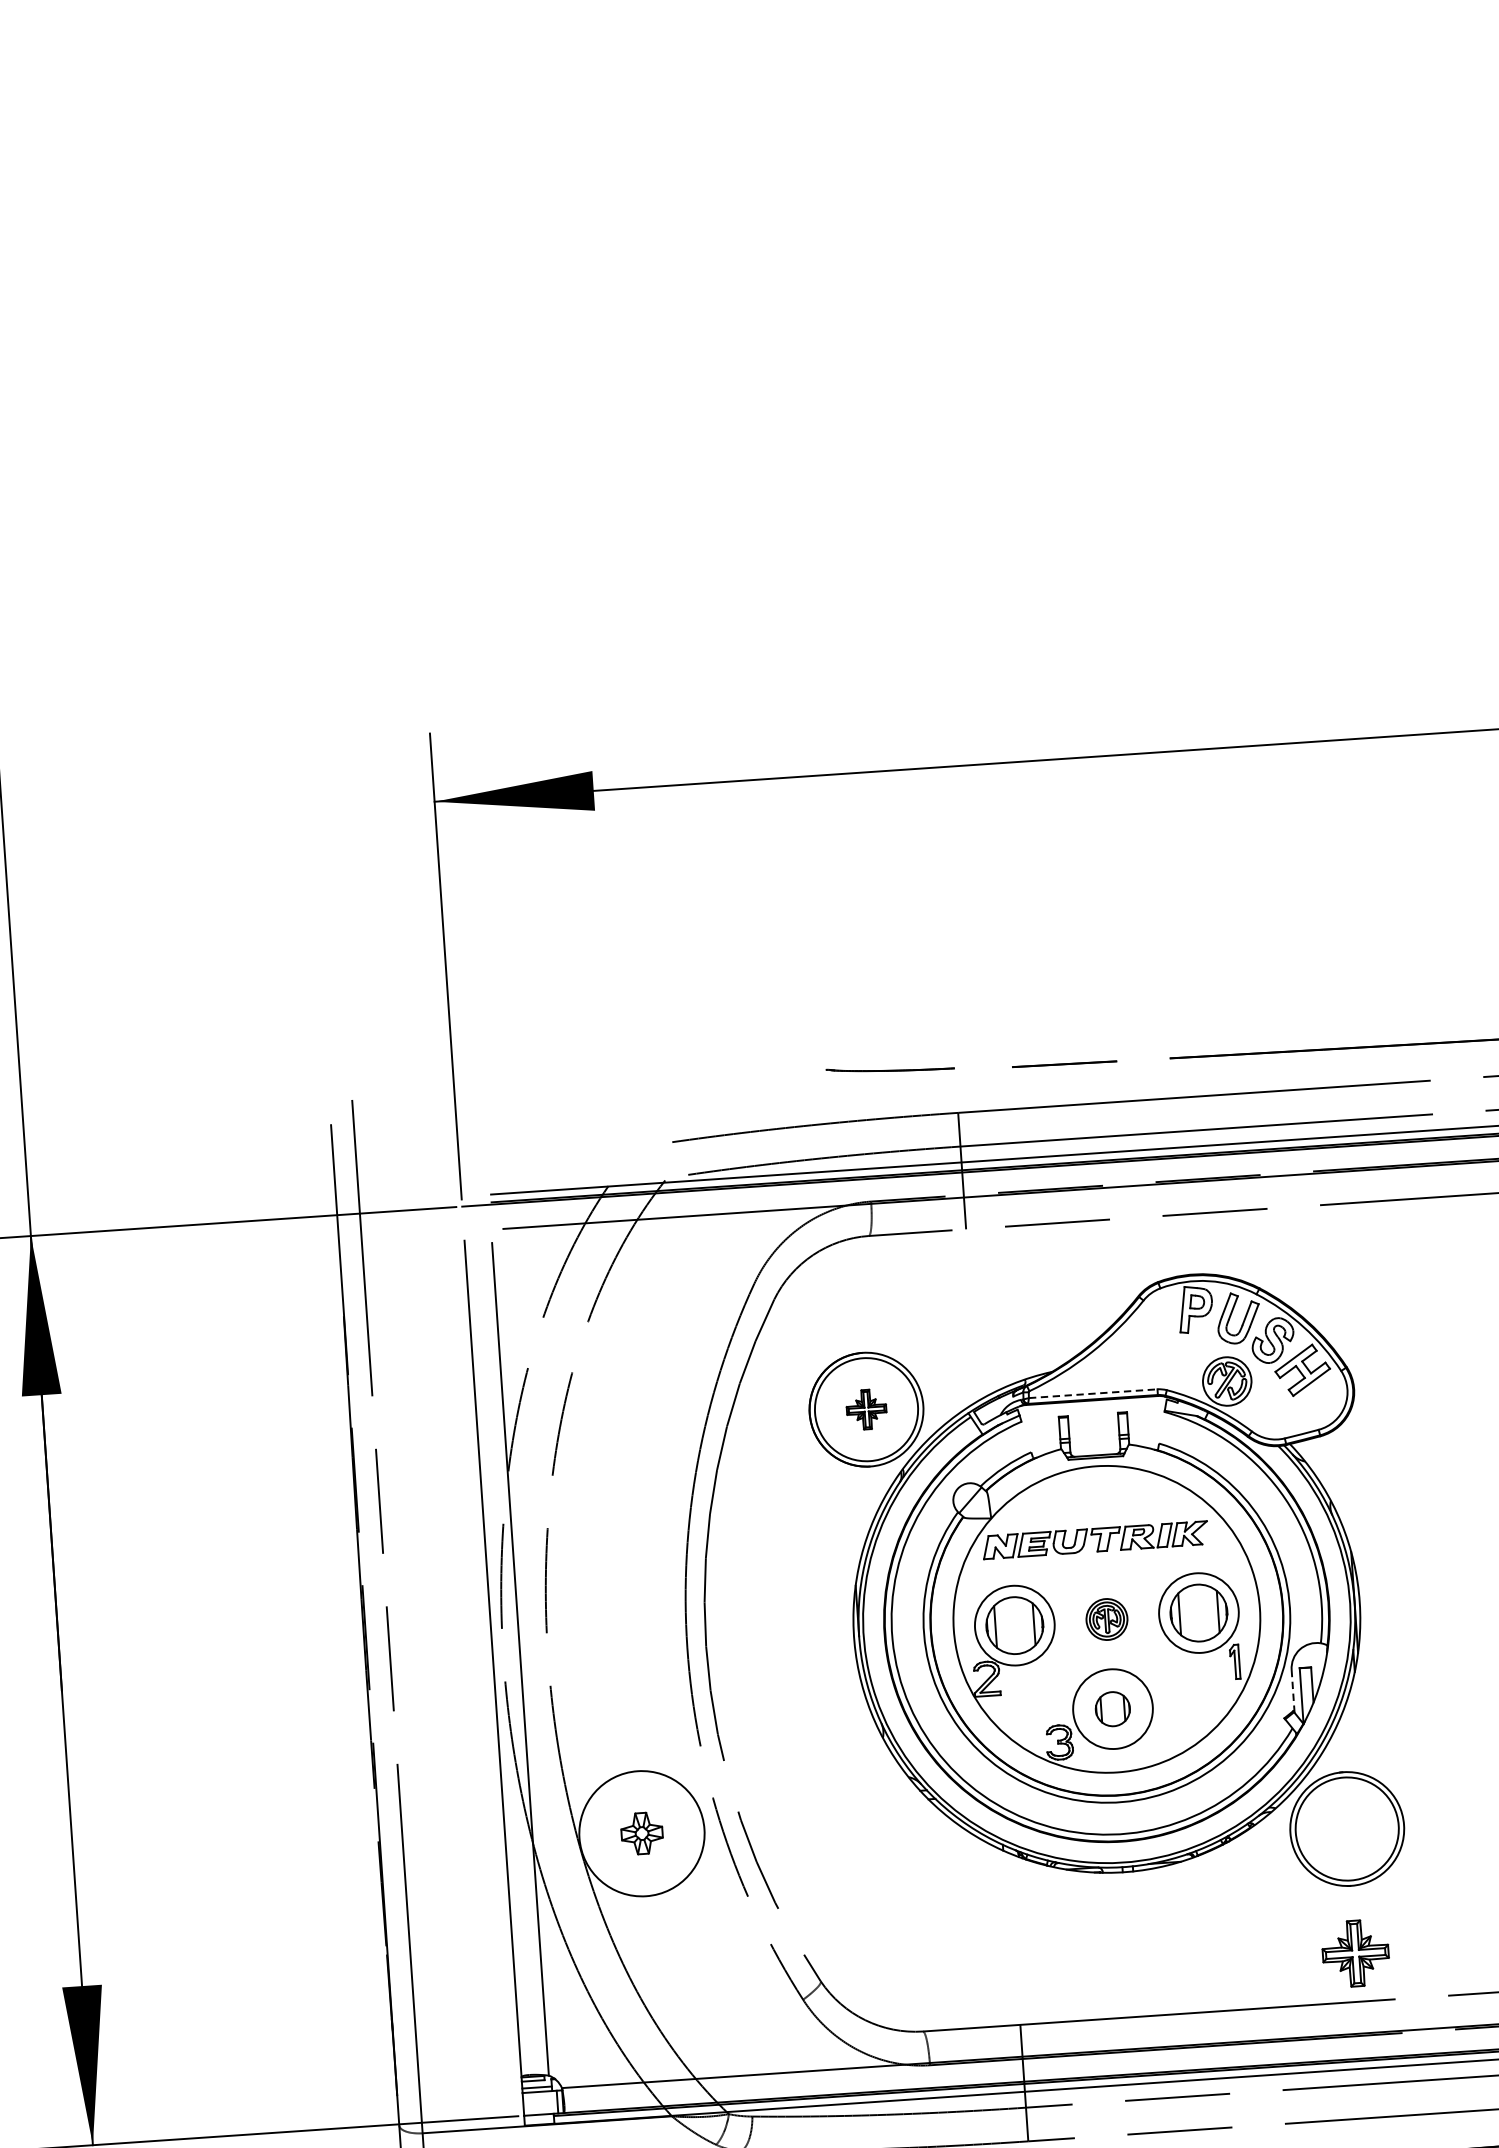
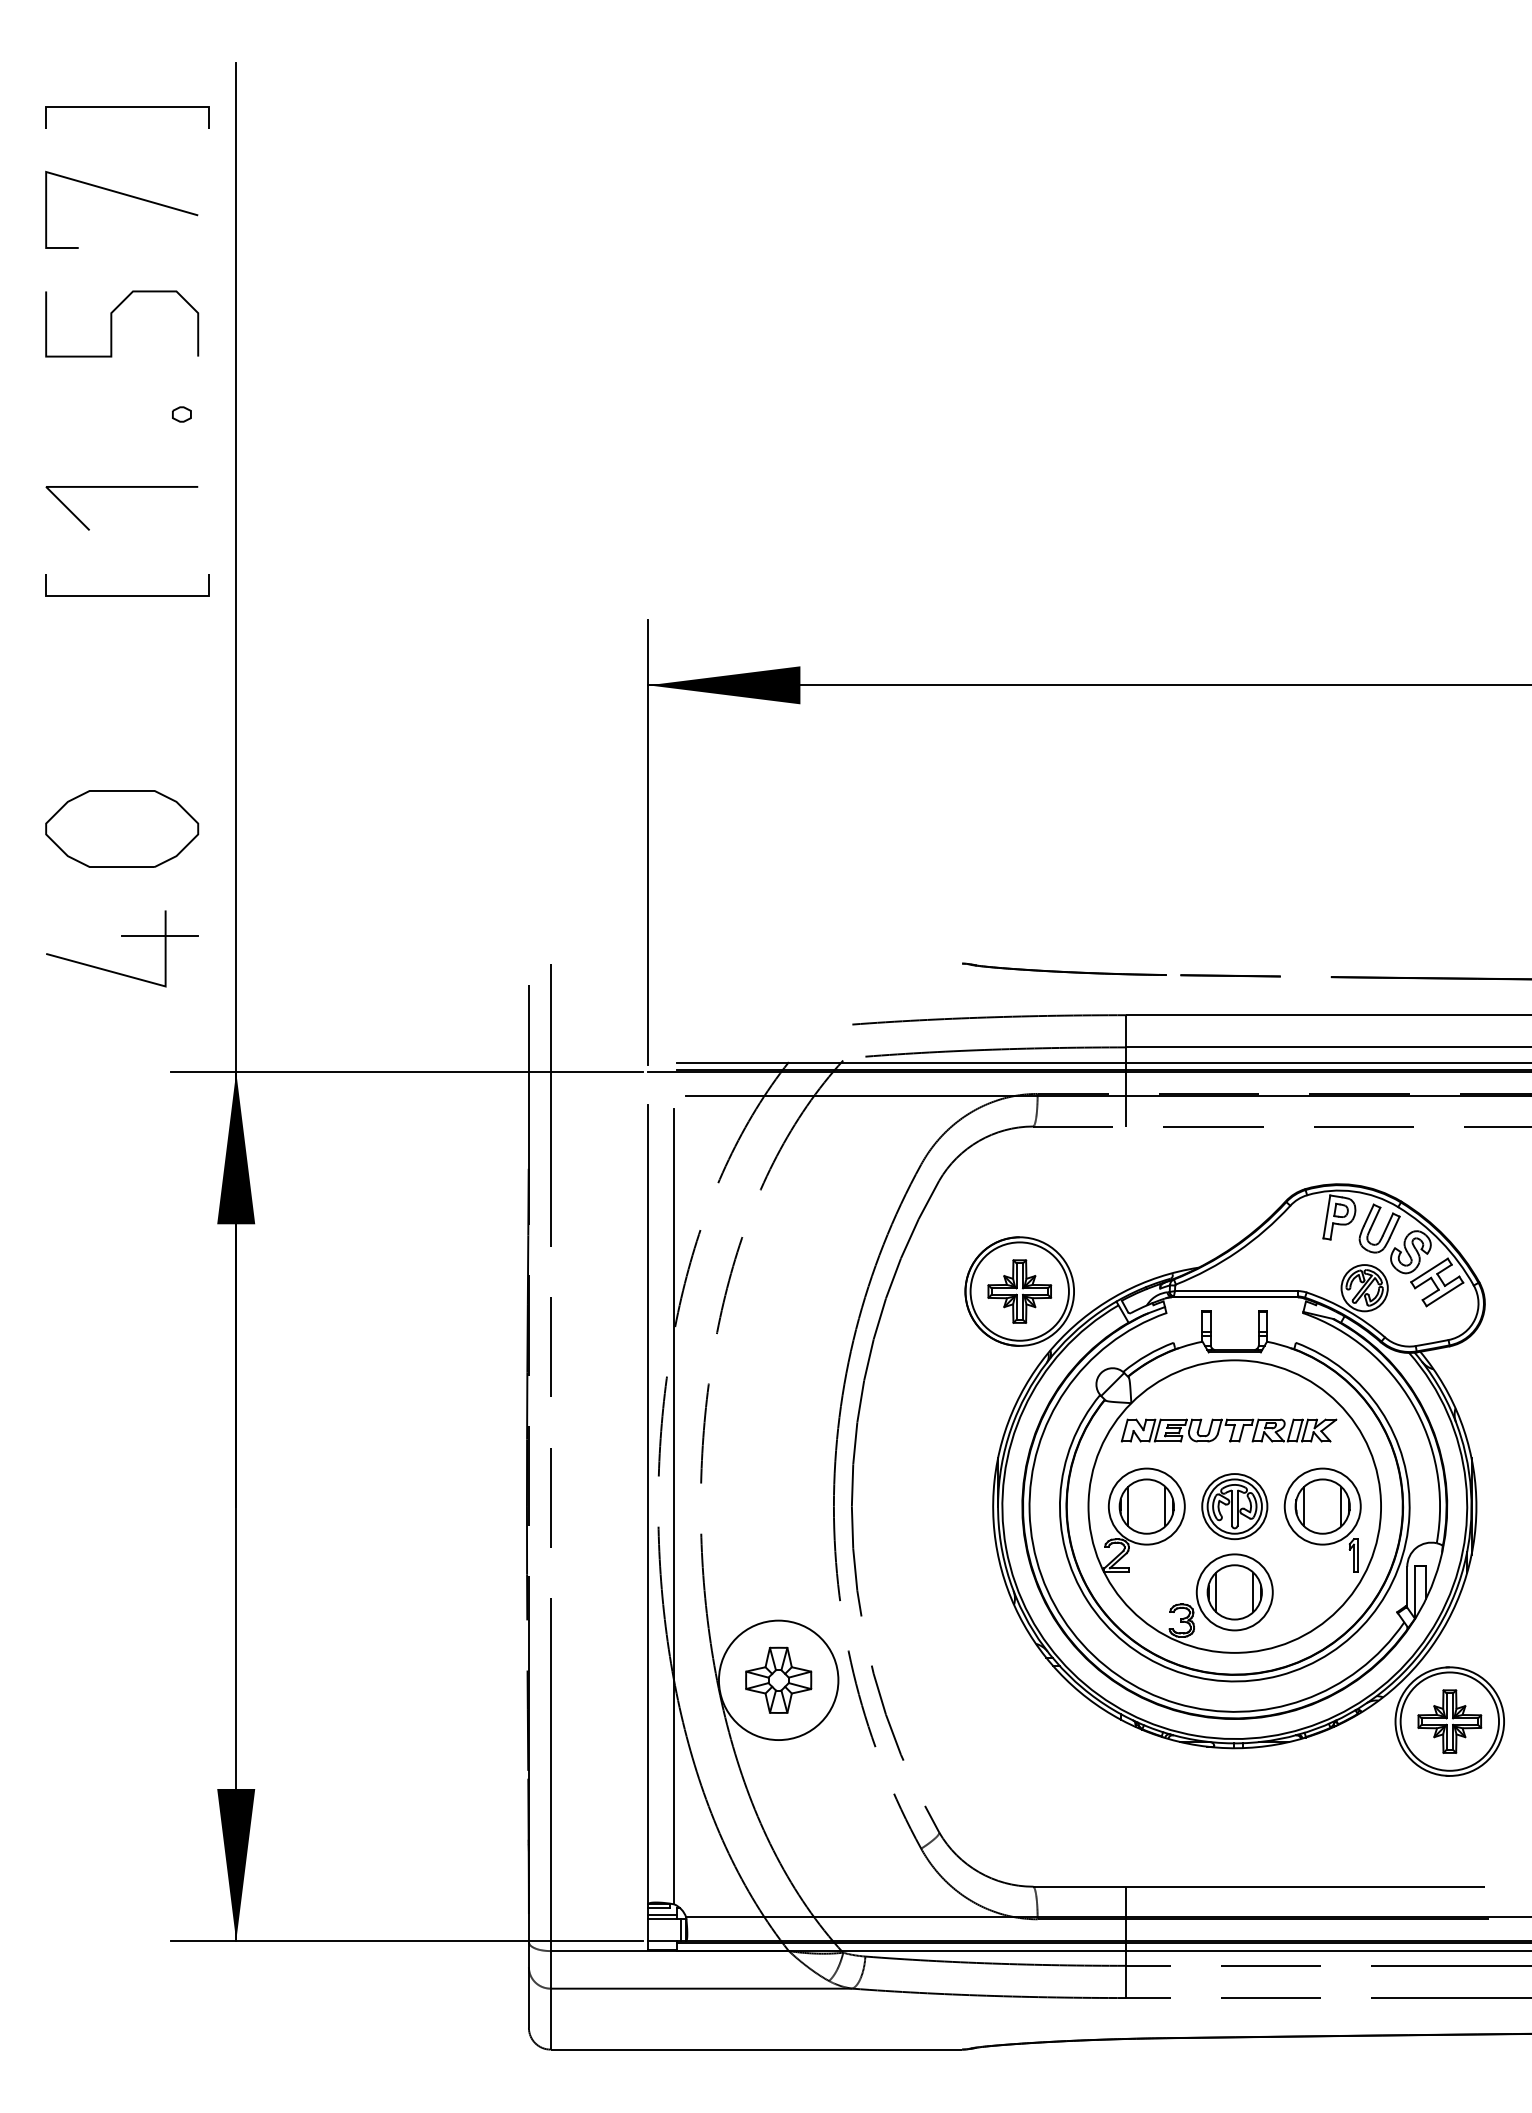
part: (890, 1068) -> (1064, 968), size x1.67
line: (1093, 1394) -> (1236, 1291), dashed -> solid
part: (866, 1409) -> (1019, 1291), size x1.67
part: (1106, 1619) -> (1234, 1506), size x1.67
line: (1293, 1690) -> (1407, 1586), dashed -> solid
part: (1112, 1709) -> (1234, 1592), size x1.67
part: (641, 1832) -> (778, 1679), size x1.67
part: (1355, 1953) -> (1449, 1721), moved

